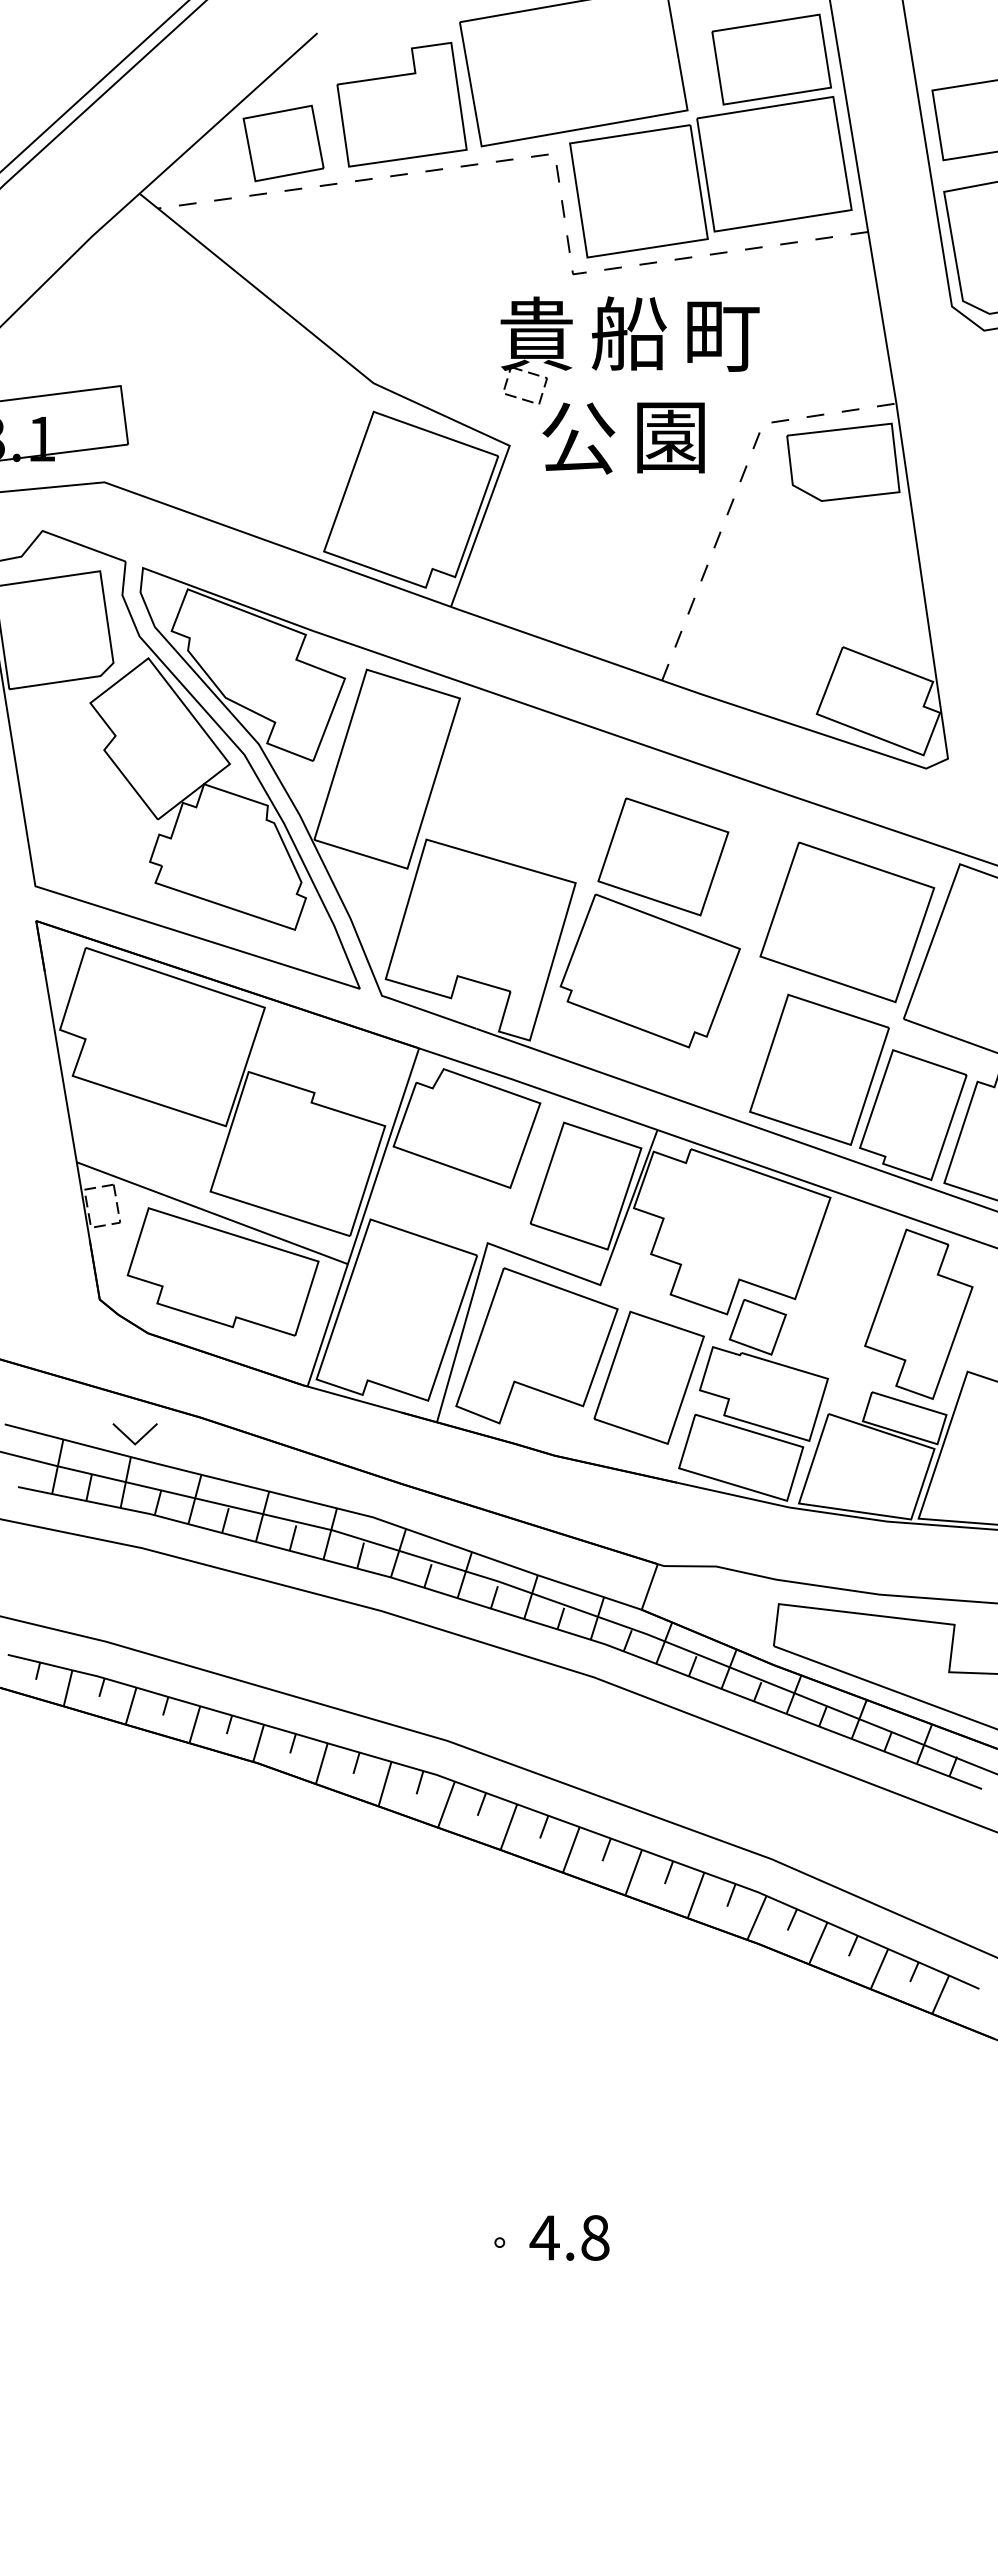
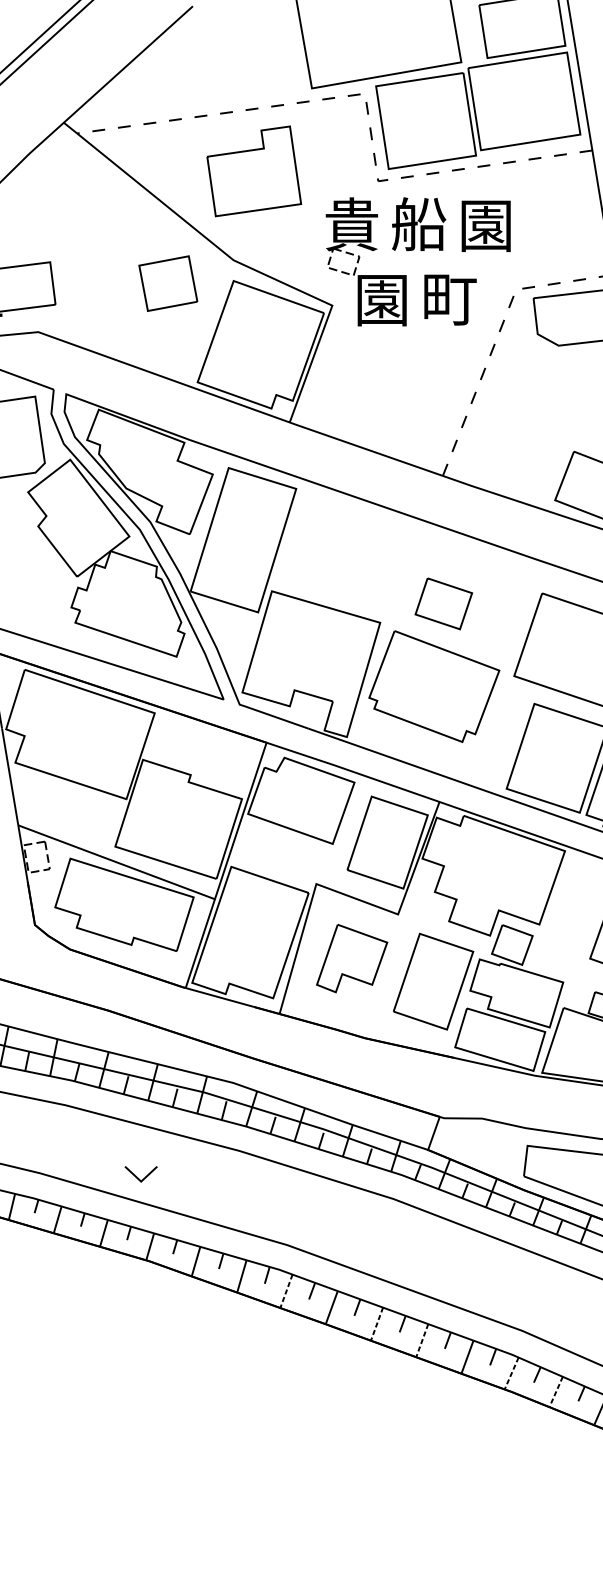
part: (401, 104) -> (253, 171), moved
part: (283, 143) -> (168, 283), moved
text: (723, 336) -> (487, 226), 町 -> 園
text: (672, 437) -> (450, 299), 園 -> 町
text: (578, 438) -> (382, 300), 公 -> 園
part: (663, 856) -> (443, 603), size x0.6
part: (536, 1345) -> (351, 958), size x0.6
part: (134, 1434) -> (140, 1174), moved
line: (446, 1804) -> (286, 1291), solid -> dashed
line: (571, 1850) -> (377, 1324), solid -> dashed
line: (633, 1873) -> (422, 1341), solid -> dashed
line: (756, 1917) -> (511, 1373), solid -> dashed
line: (818, 1943) -> (556, 1392), solid -> dashed

